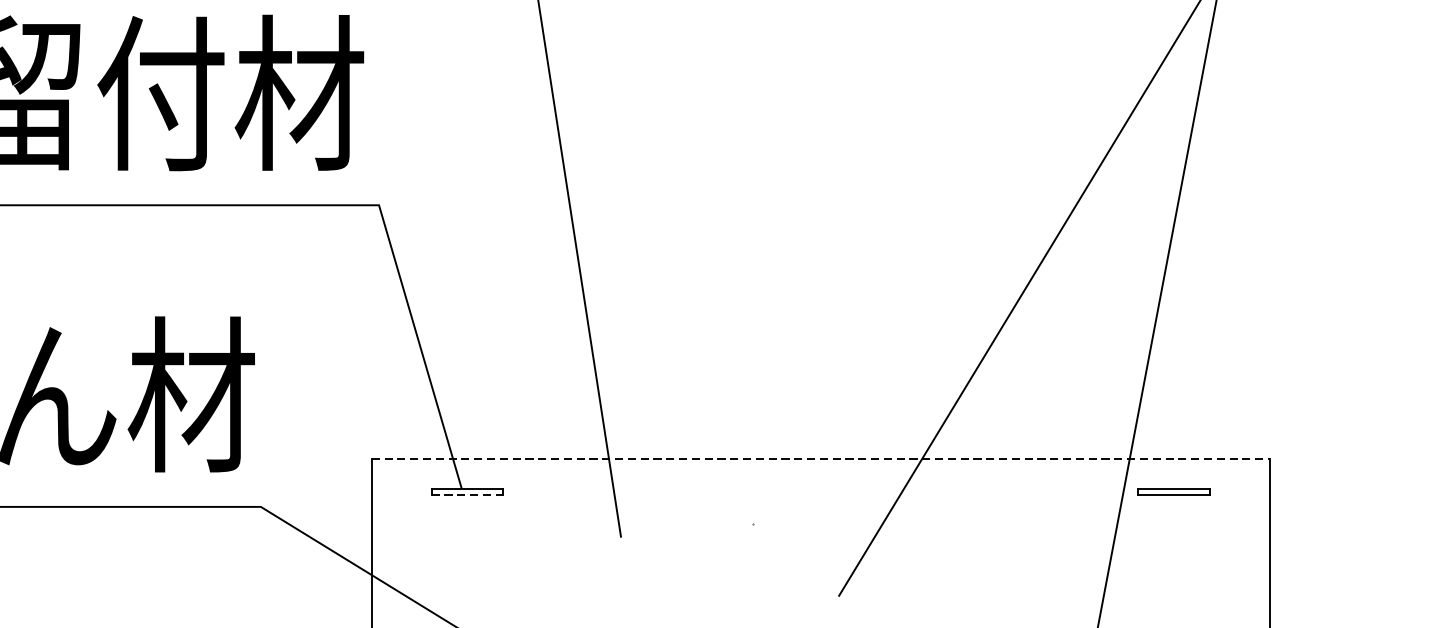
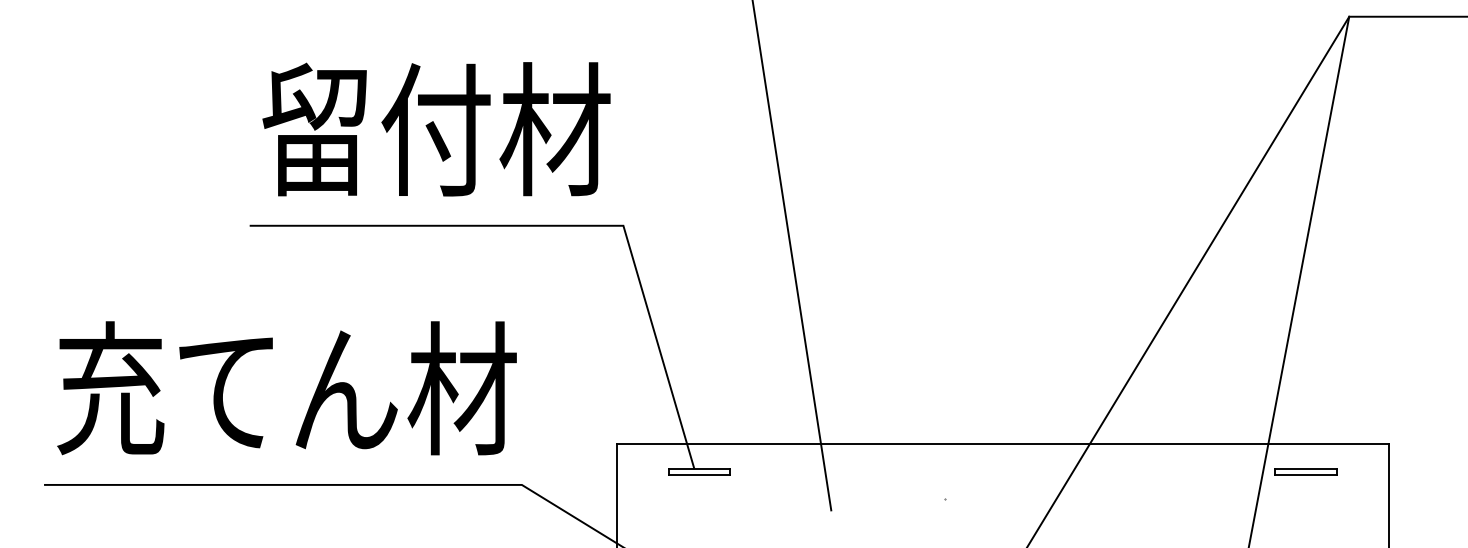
line: (820, 458) -> (1002, 443), dashed -> solid
line: (467, 494) -> (699, 474), dashed -> solid

